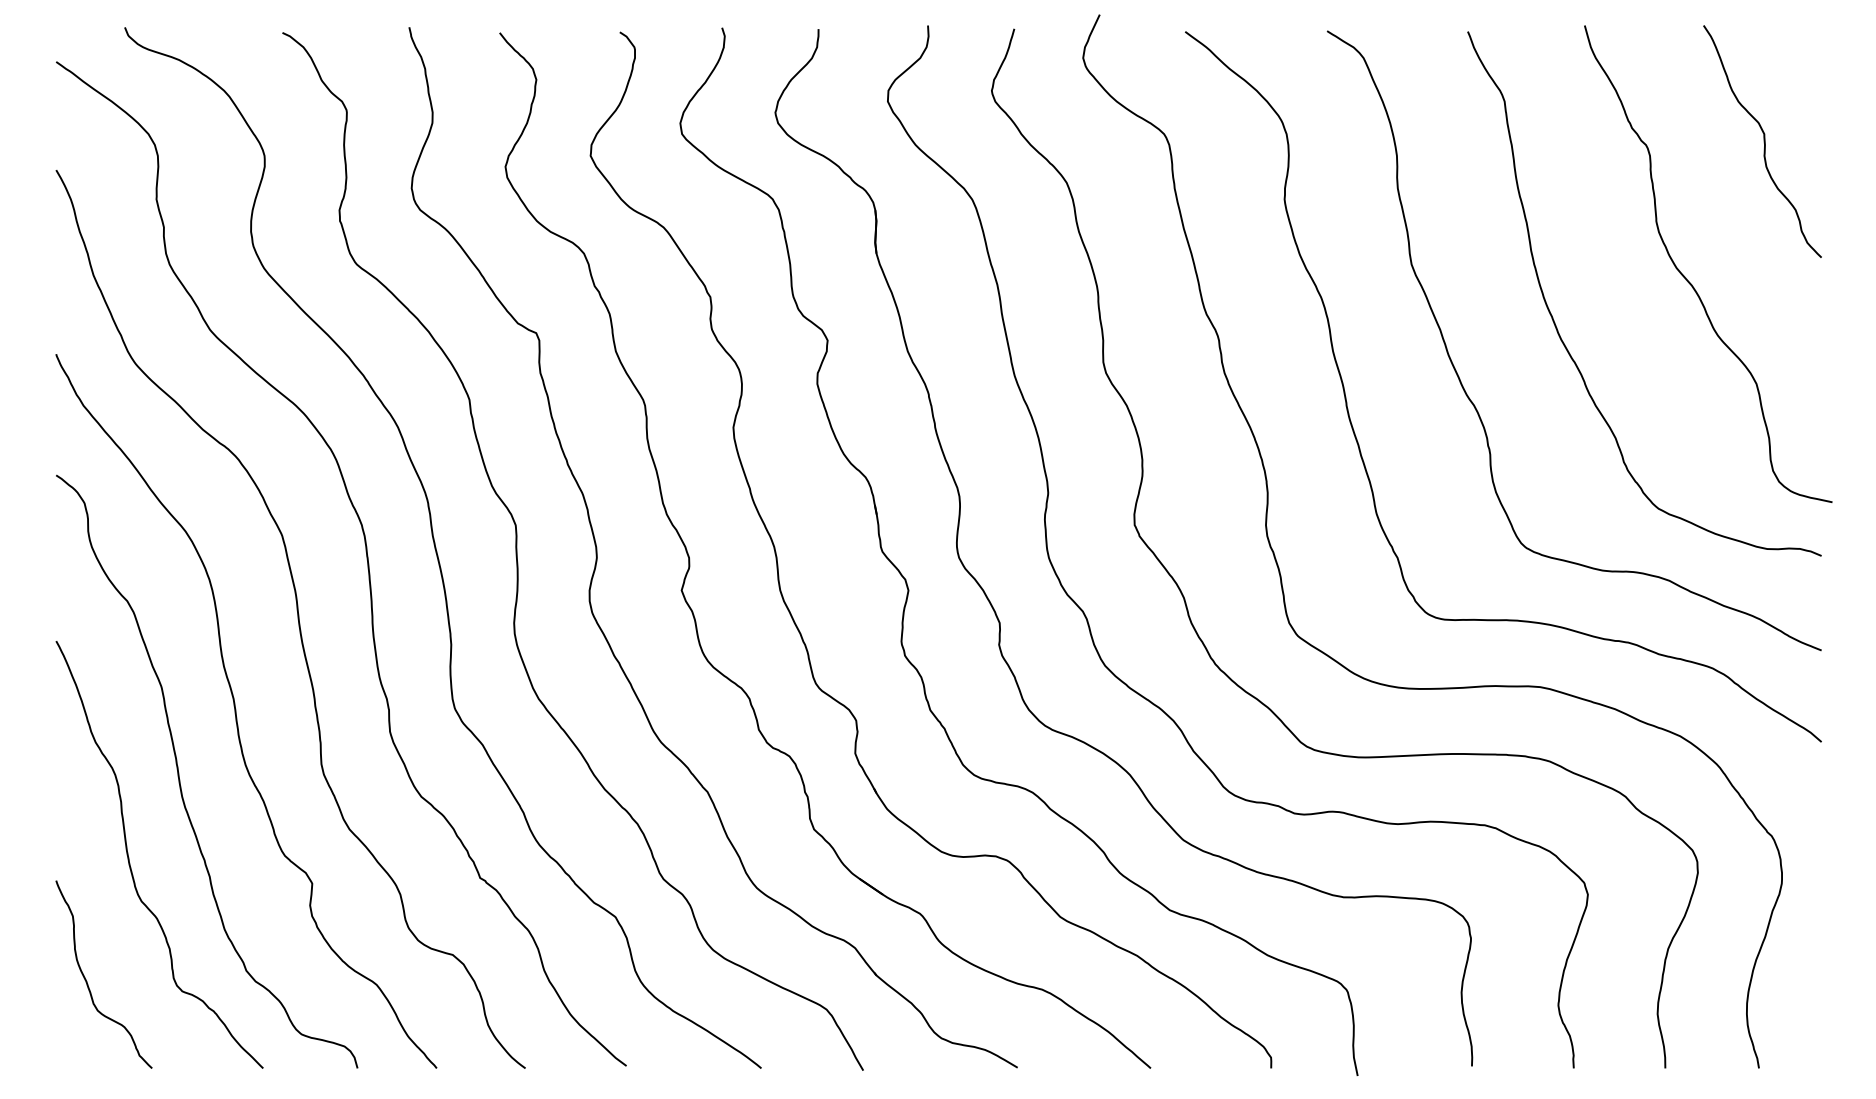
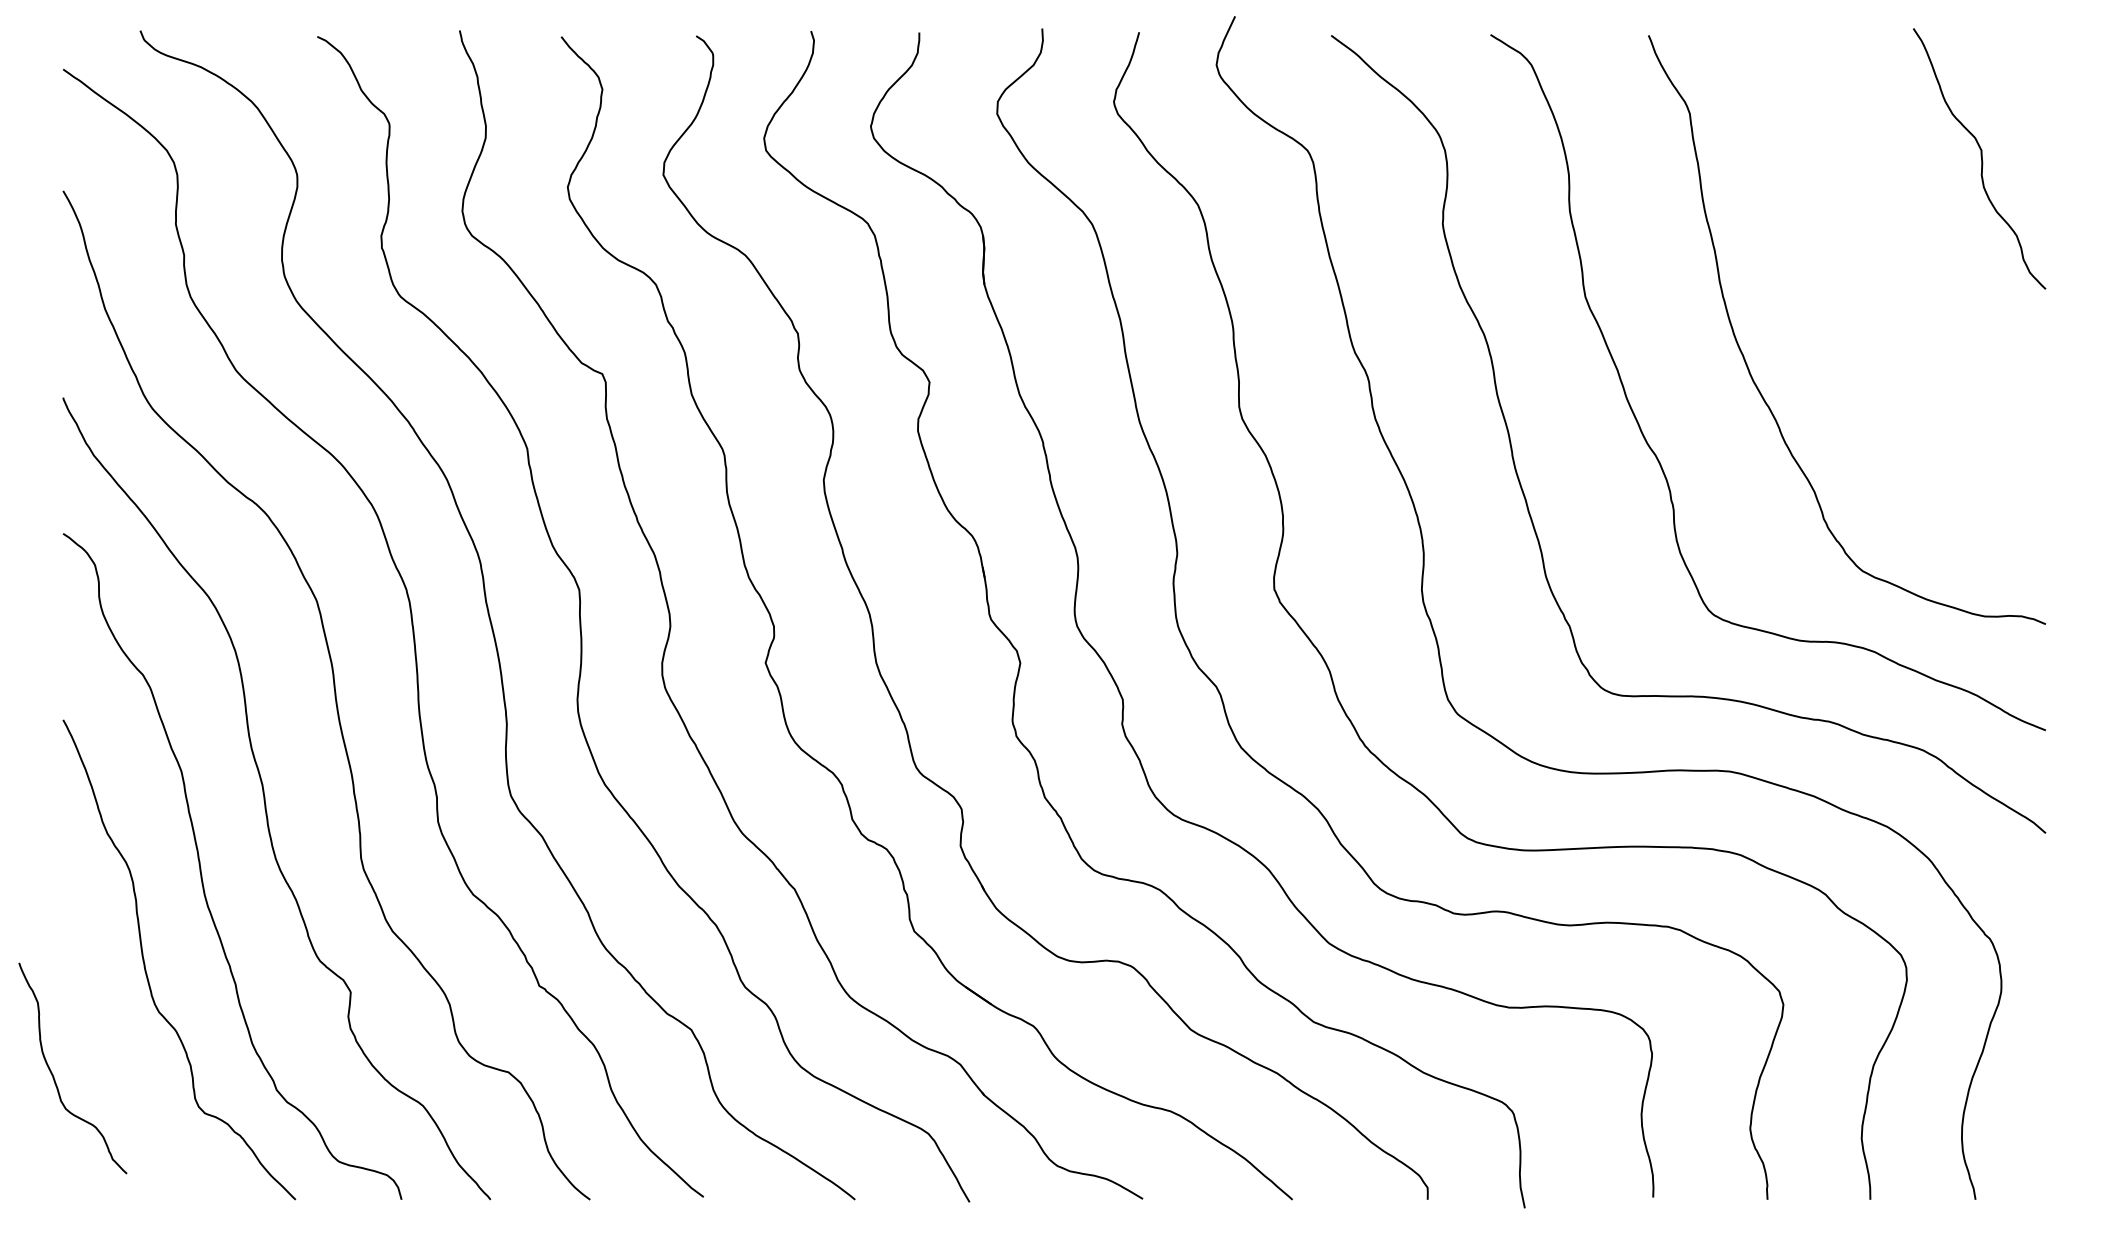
curve: (1688, 280) -> (1896, 314), removed
curve: (87, 981) -> (54, 1076), moved

